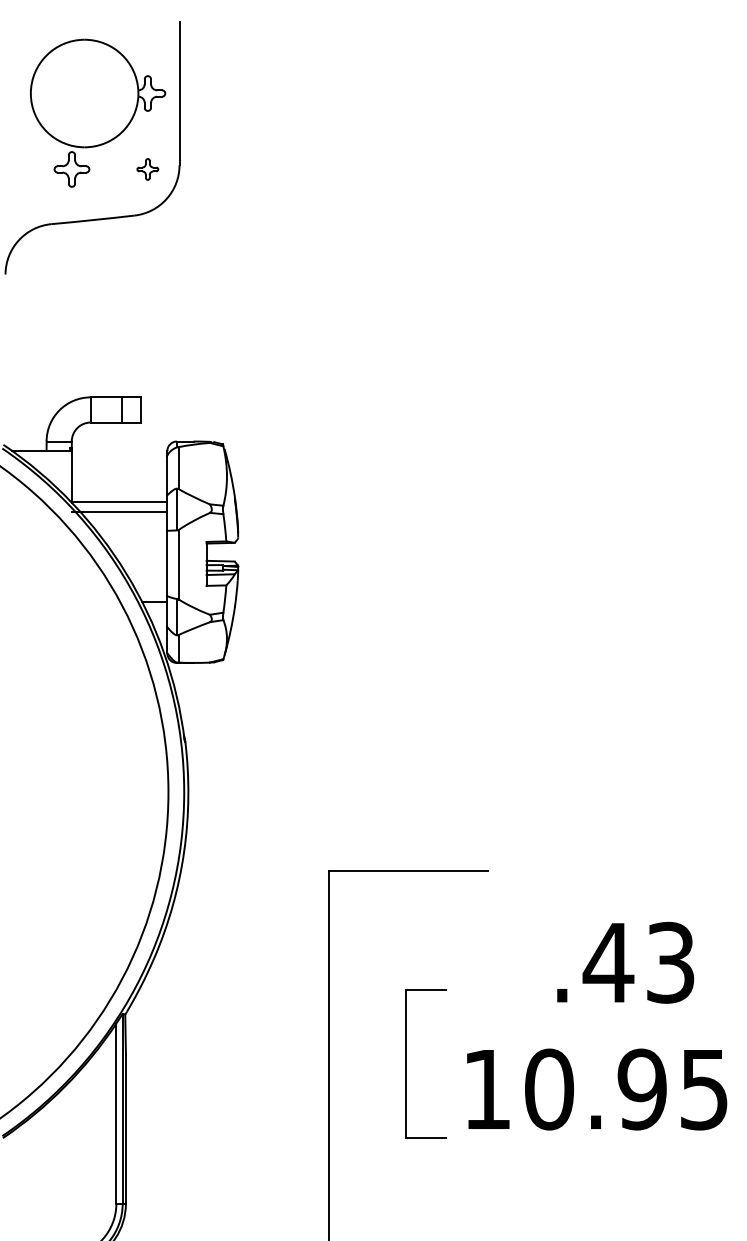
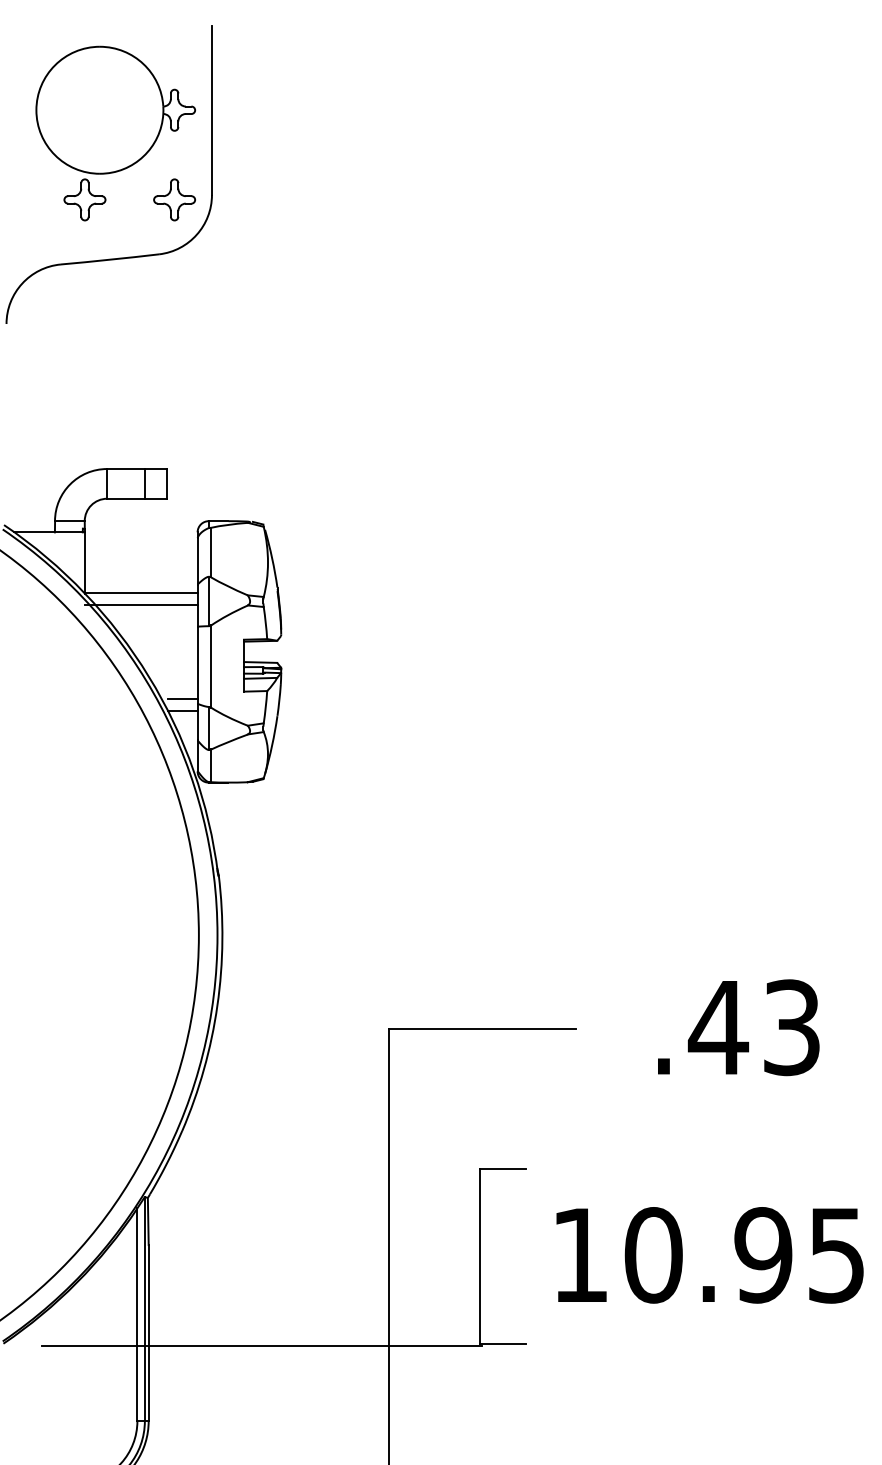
part: (147, 169) -> (174, 199), size x1.67
line: (154, 592) -> (182, 699), added
text: (625, 962) -> (738, 1027), moved
text: (596, 1089) -> (709, 1255), moved
line: (221, 1140) -> (261, 1346), added

